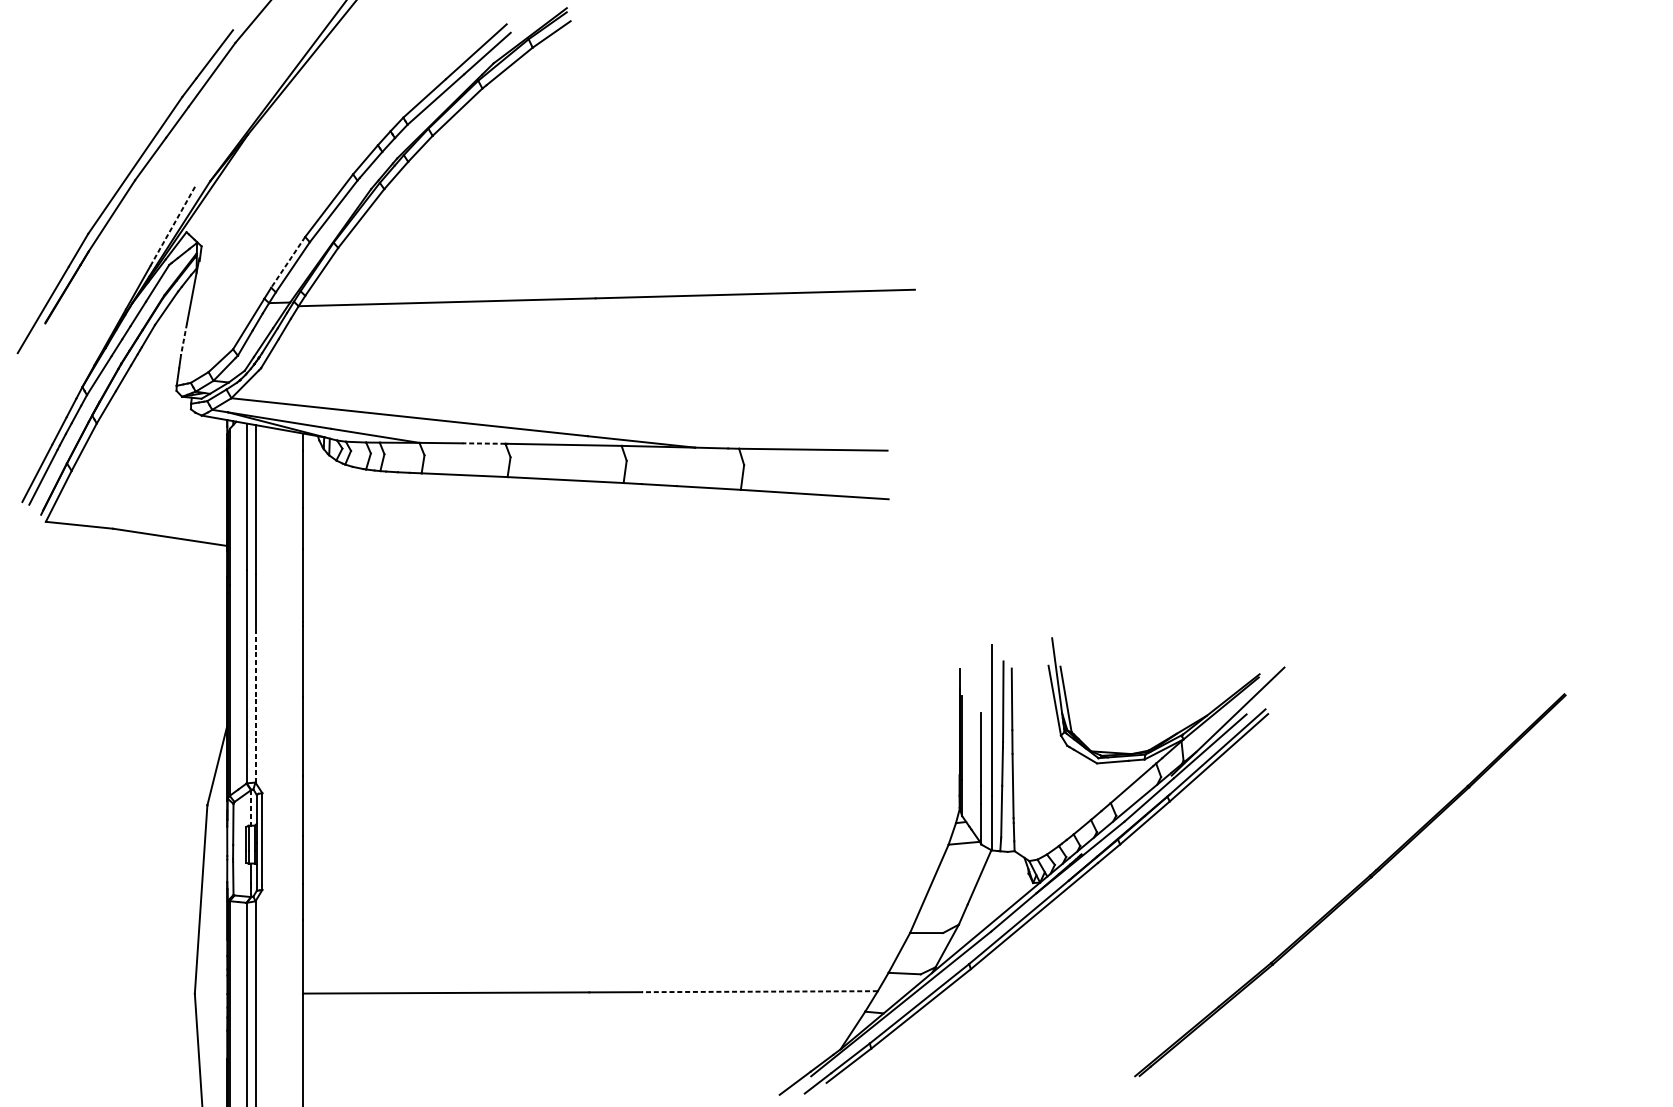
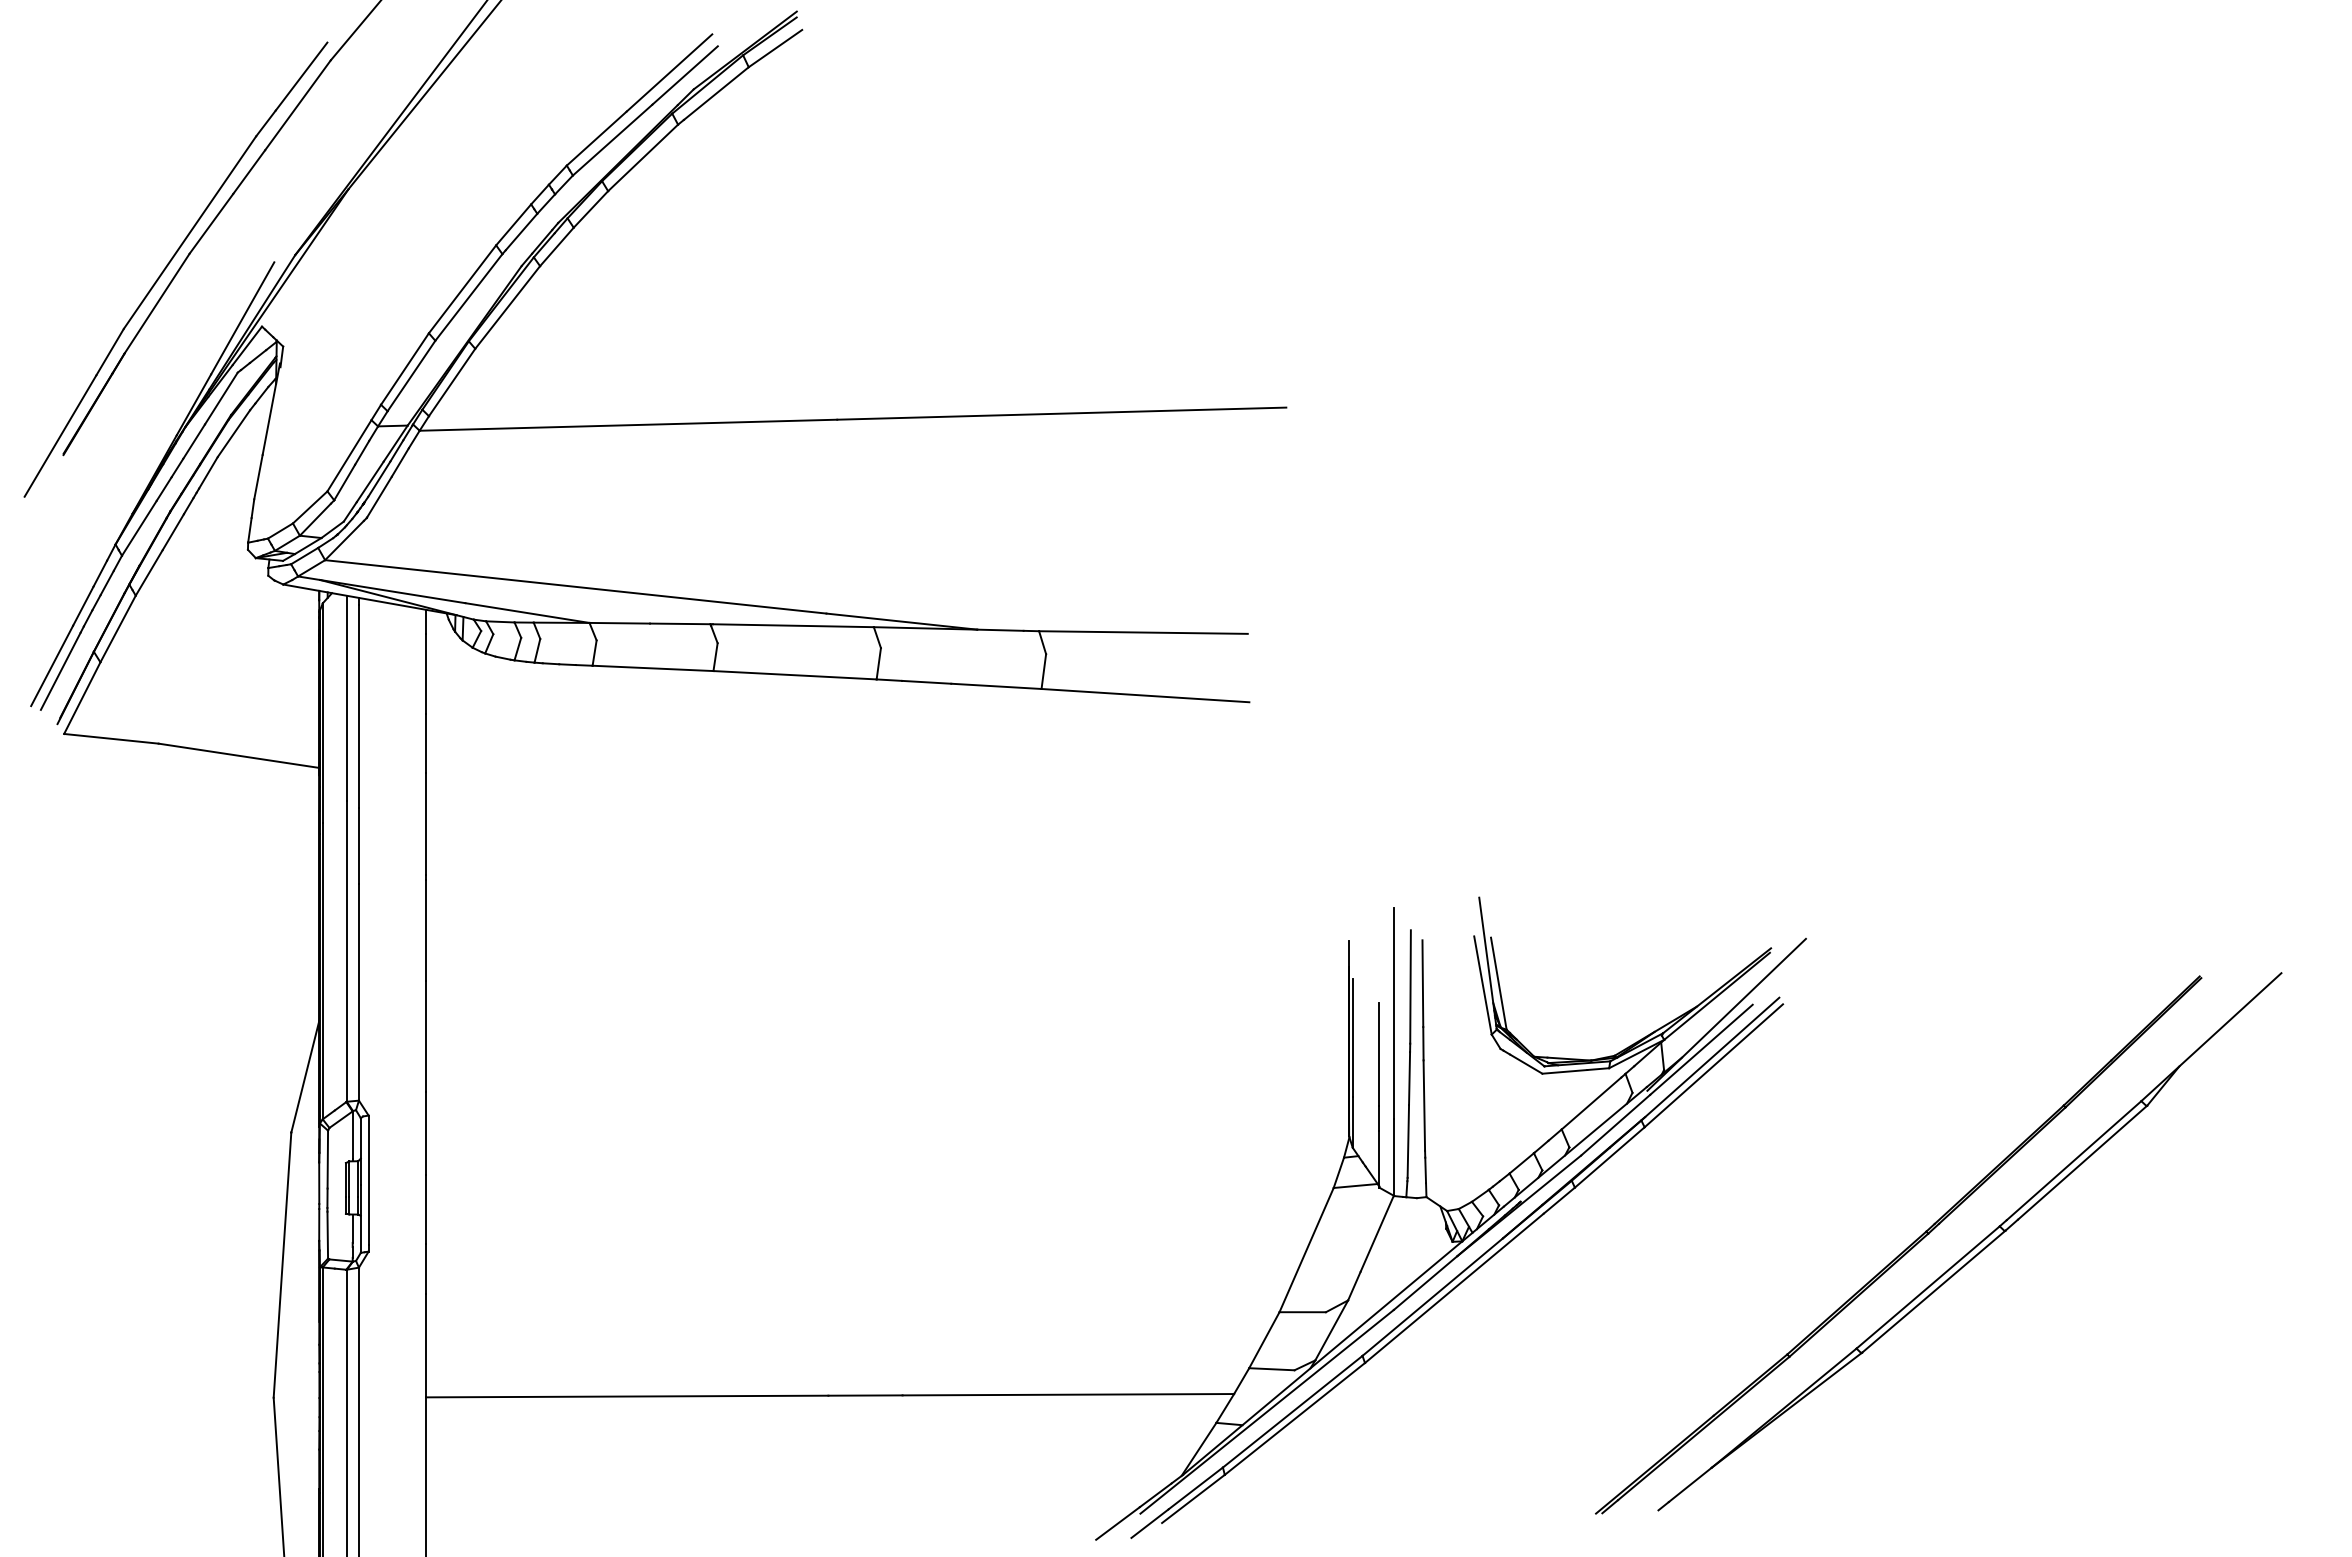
line: (172, 225) -> (242, 317), dashed -> solid
line: (287, 262) -> (404, 369), dashed -> solid
line: (184, 339) -> (258, 477), dashed -> solid
line: (483, 443) -> (679, 623), dashed -> solid
line: (255, 704) -> (358, 991), dashed -> solid
line: (250, 807) -> (352, 1135), dashed -> solid
part: (1404, 886) -> (1974, 1246), added
line: (760, 991) -> (1068, 1394), dashed -> solid

